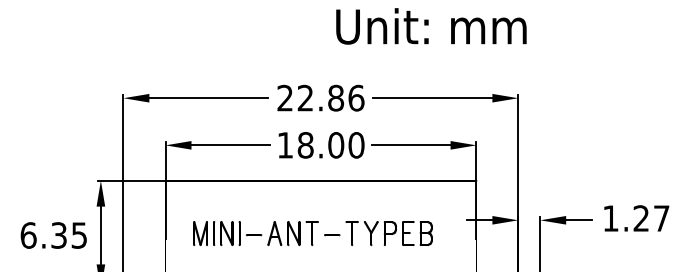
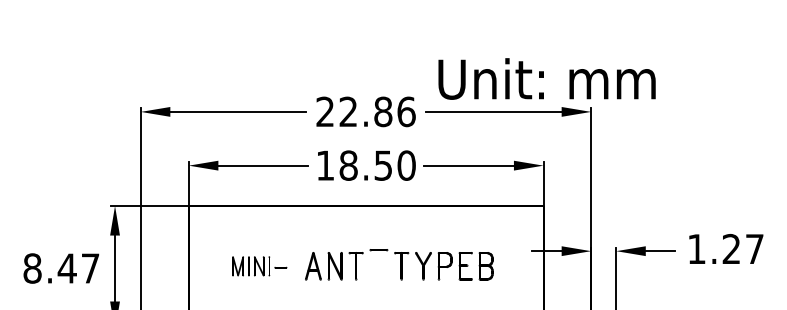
text: (430, 25) -> (546, 78), moved
text: (336, 145) -> (383, 165), 18.00 -> 18.50
part: (227, 233) -> (259, 266), size x0.7
text: (53, 235) -> (61, 268), 6.35 -> 8.47
line: (331, 235) -> (378, 250), moved

